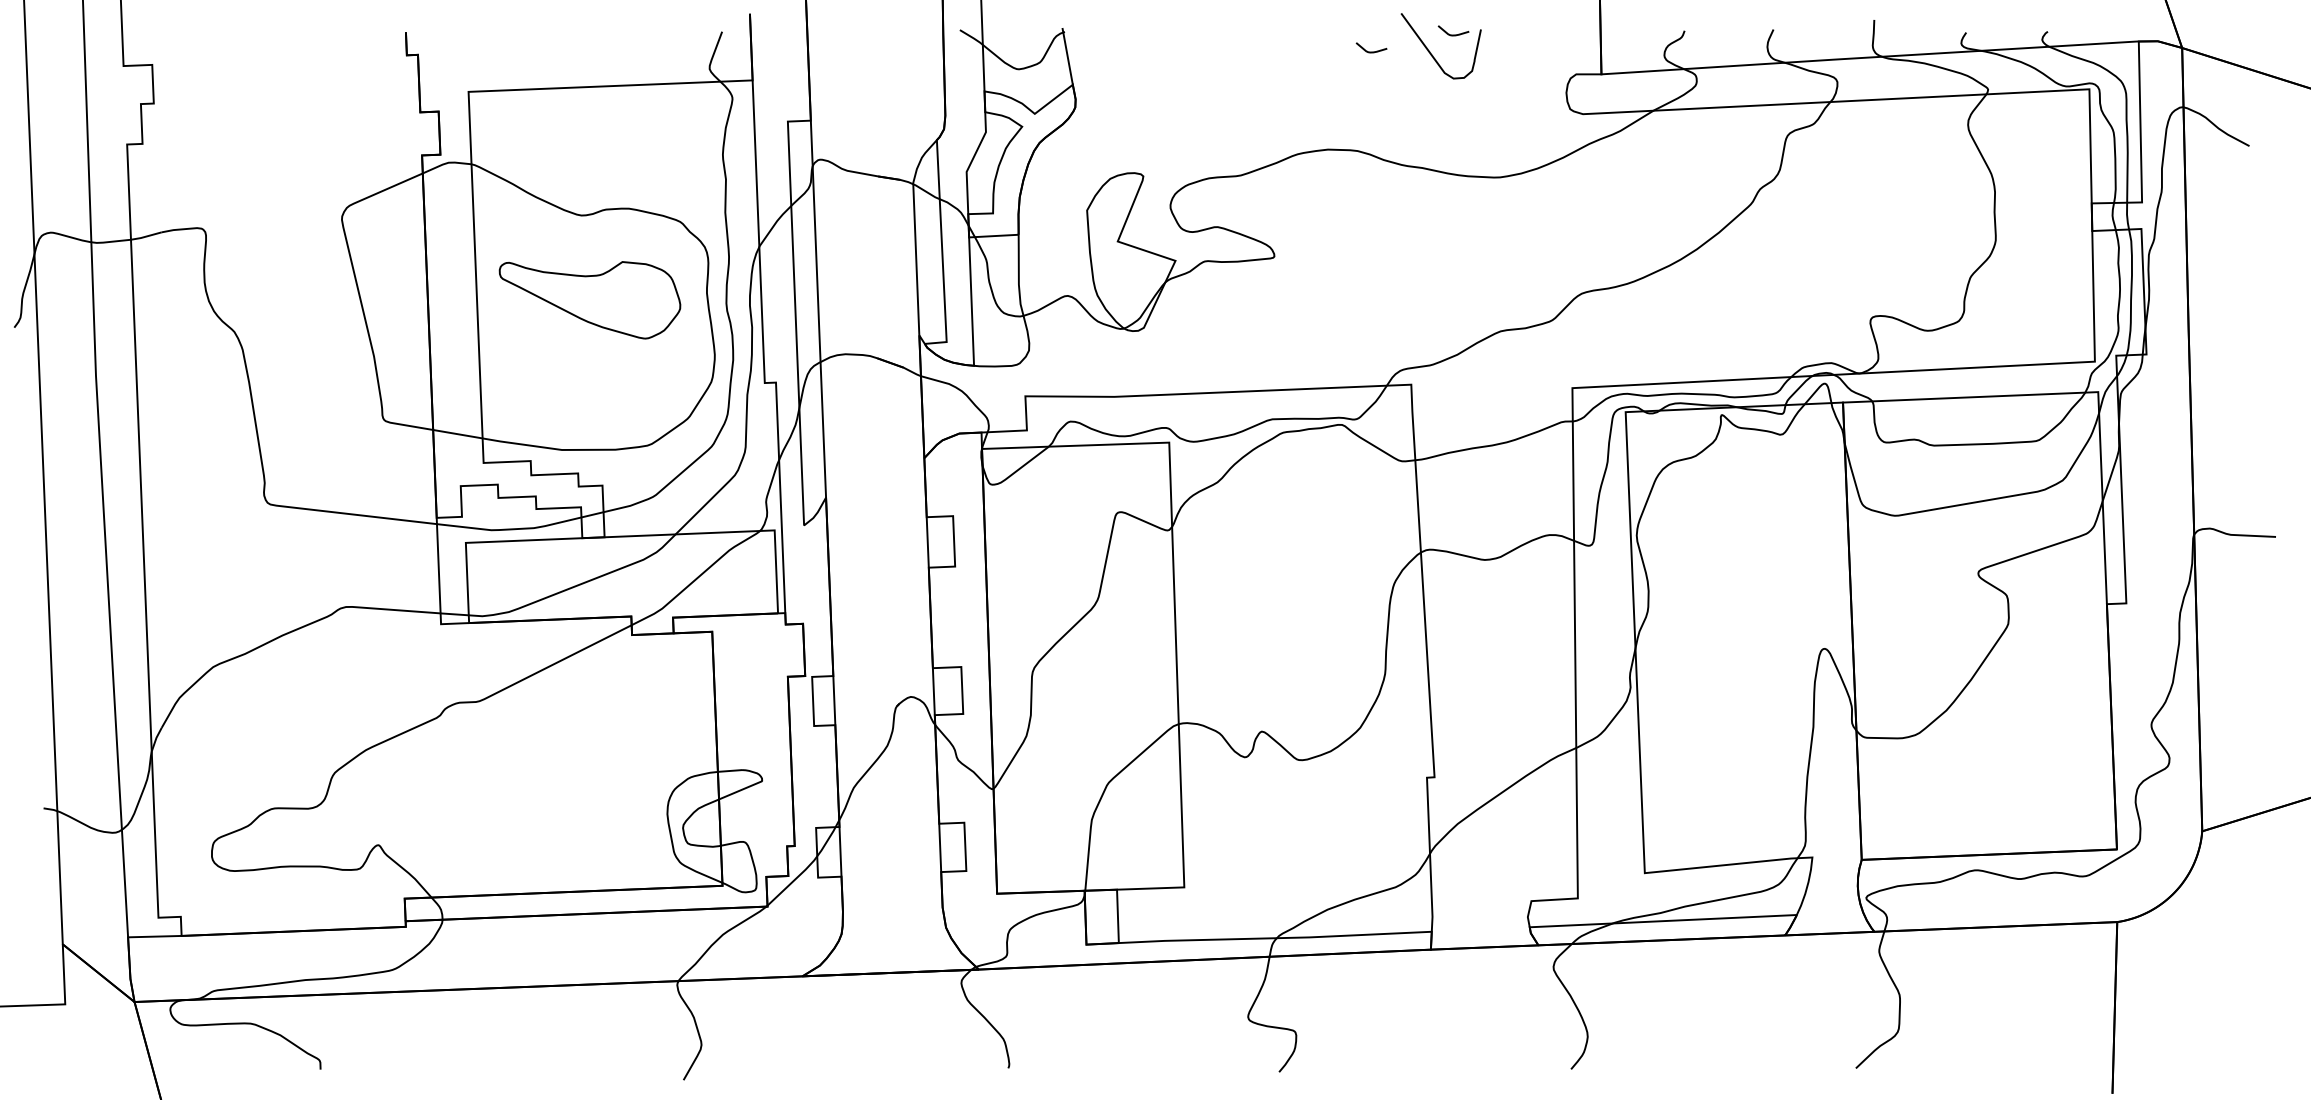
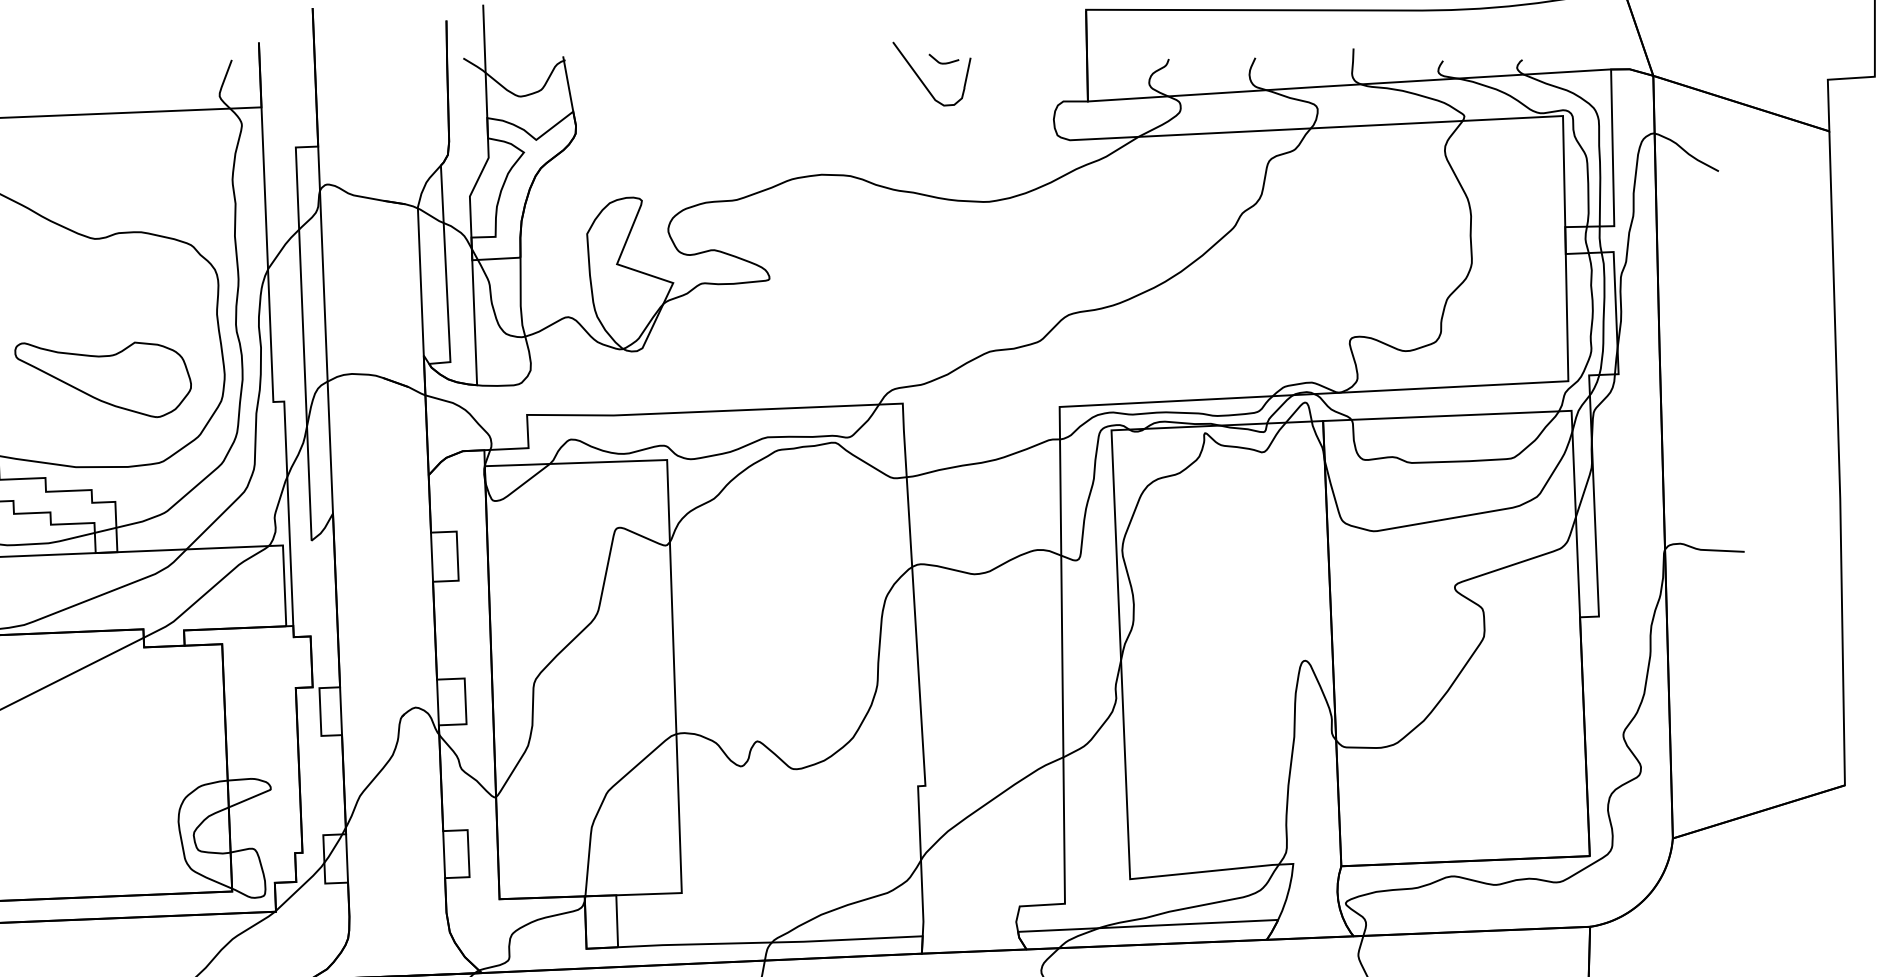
curve: (1371, 51) -> (864, 79), removed
part: (589, 300) -> (102, 380), moved

